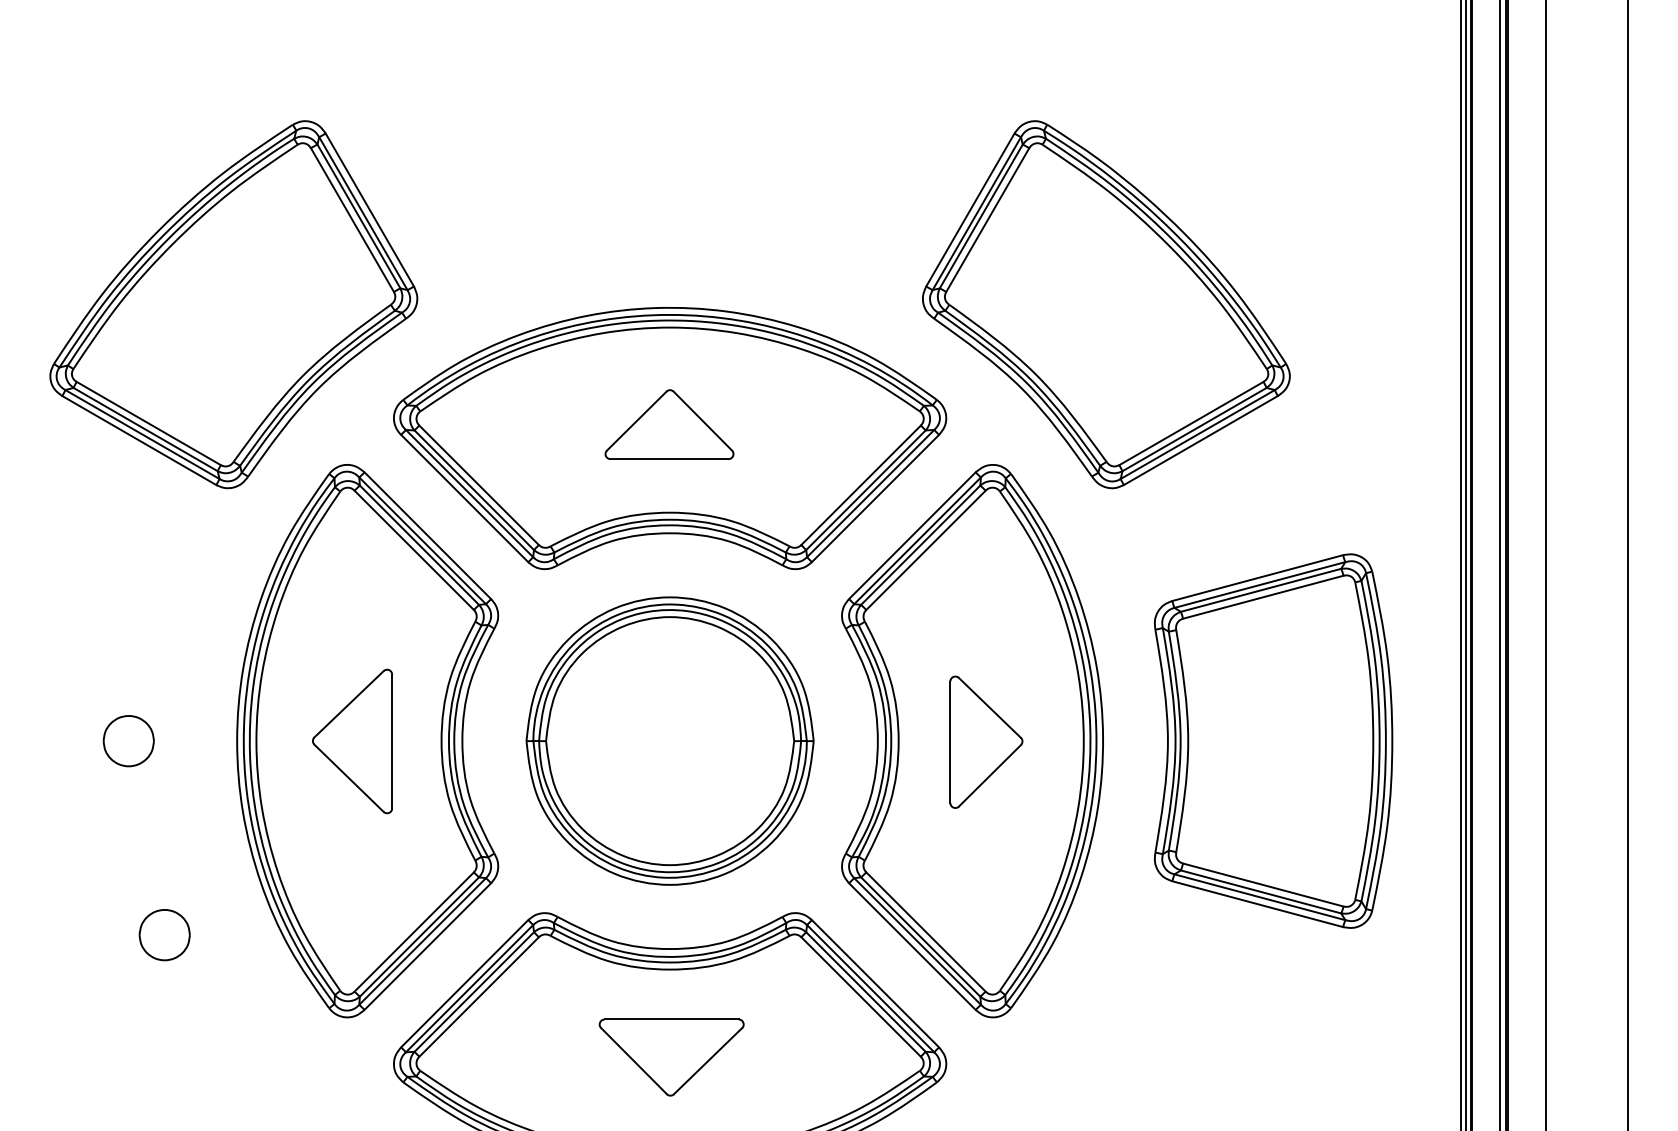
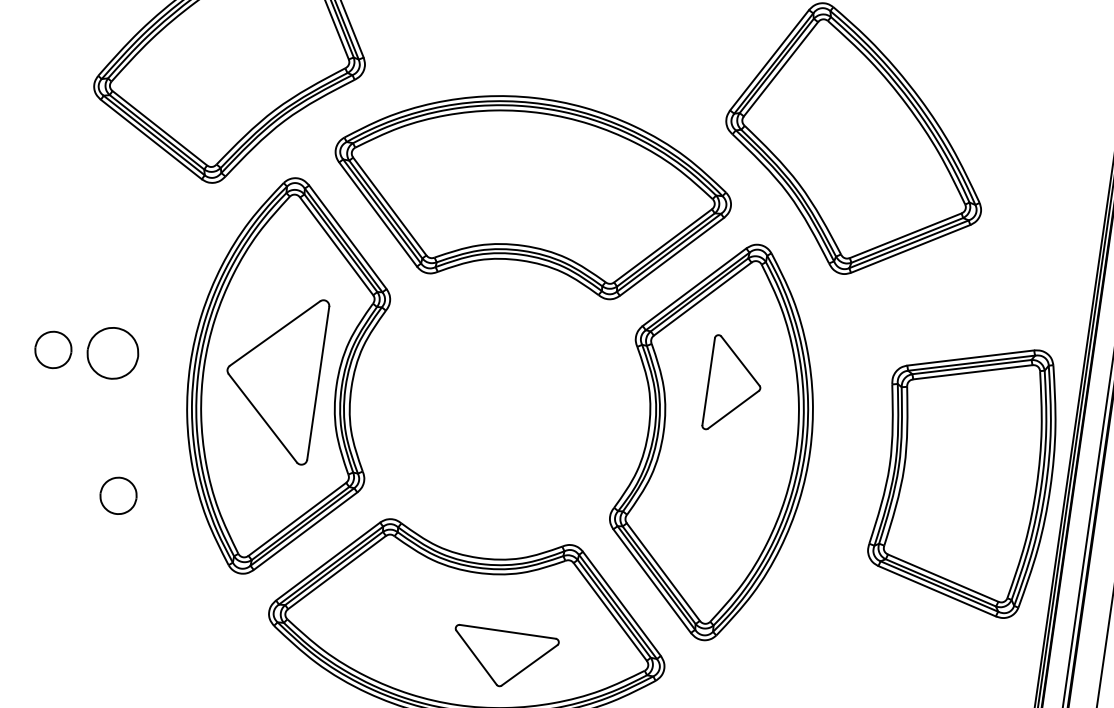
part: (669, 424) -> (532, 182), removed
part: (669, 740) -> (499, 408), removed
part: (1273, 740) -> (965, 475), moved
part: (128, 741) -> (112, 353), size x1.4
part: (352, 741) -> (272, 376), size x1.6
part: (986, 741) -> (734, 384), moved
part: (46, 748) -> (53, 350), added
part: (671, 1057) -> (503, 659), moved

